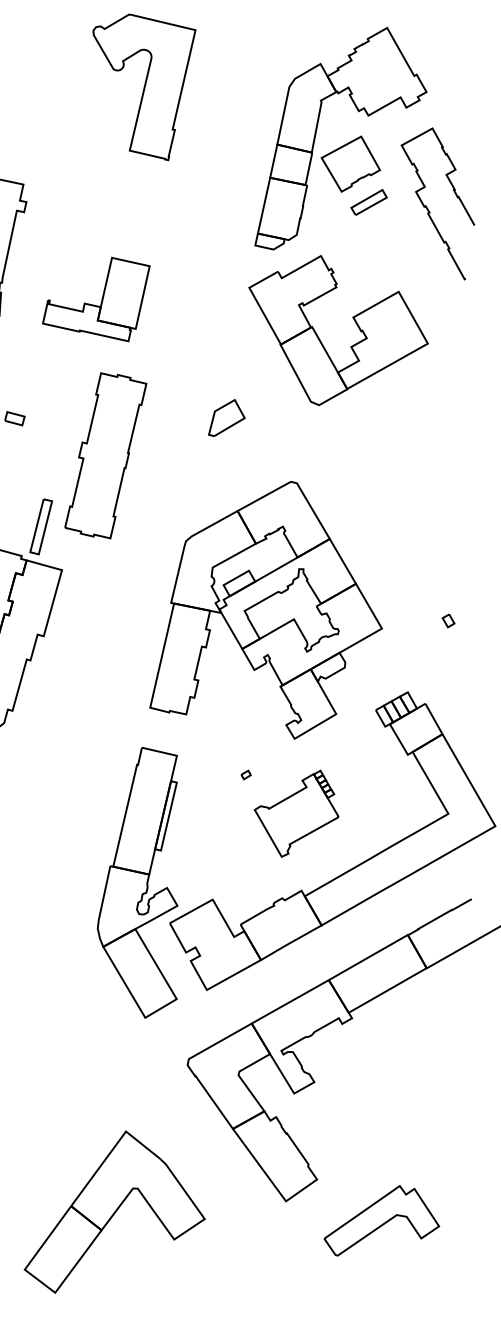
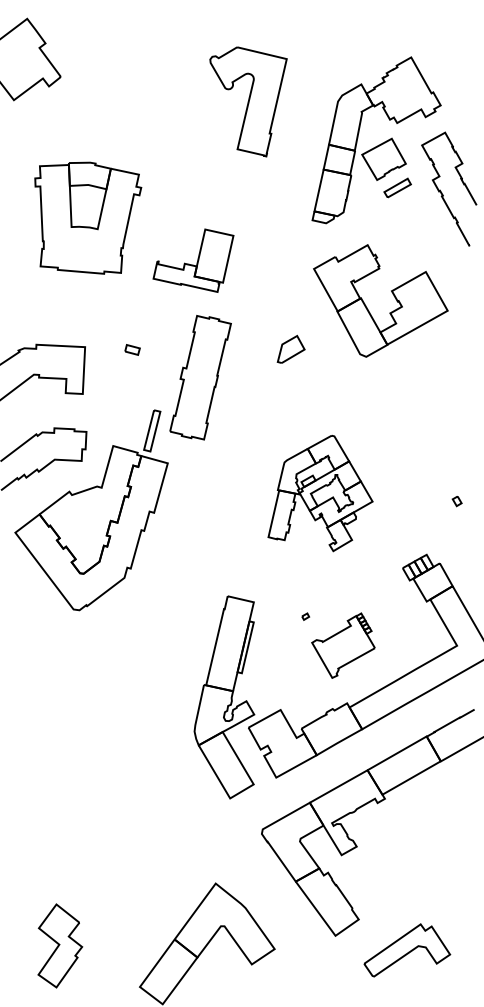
part: (144, 86) -> (248, 101), moved
part: (354, 321) -> (392, 294), moved
part: (265, 610) -> (320, 493), size x0.6

